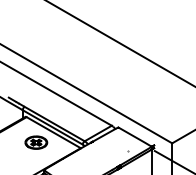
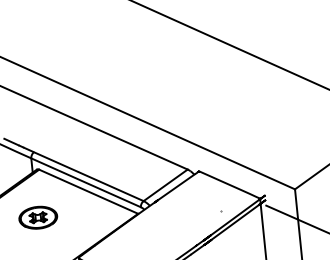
part: (36, 142) -> (38, 217), moved

